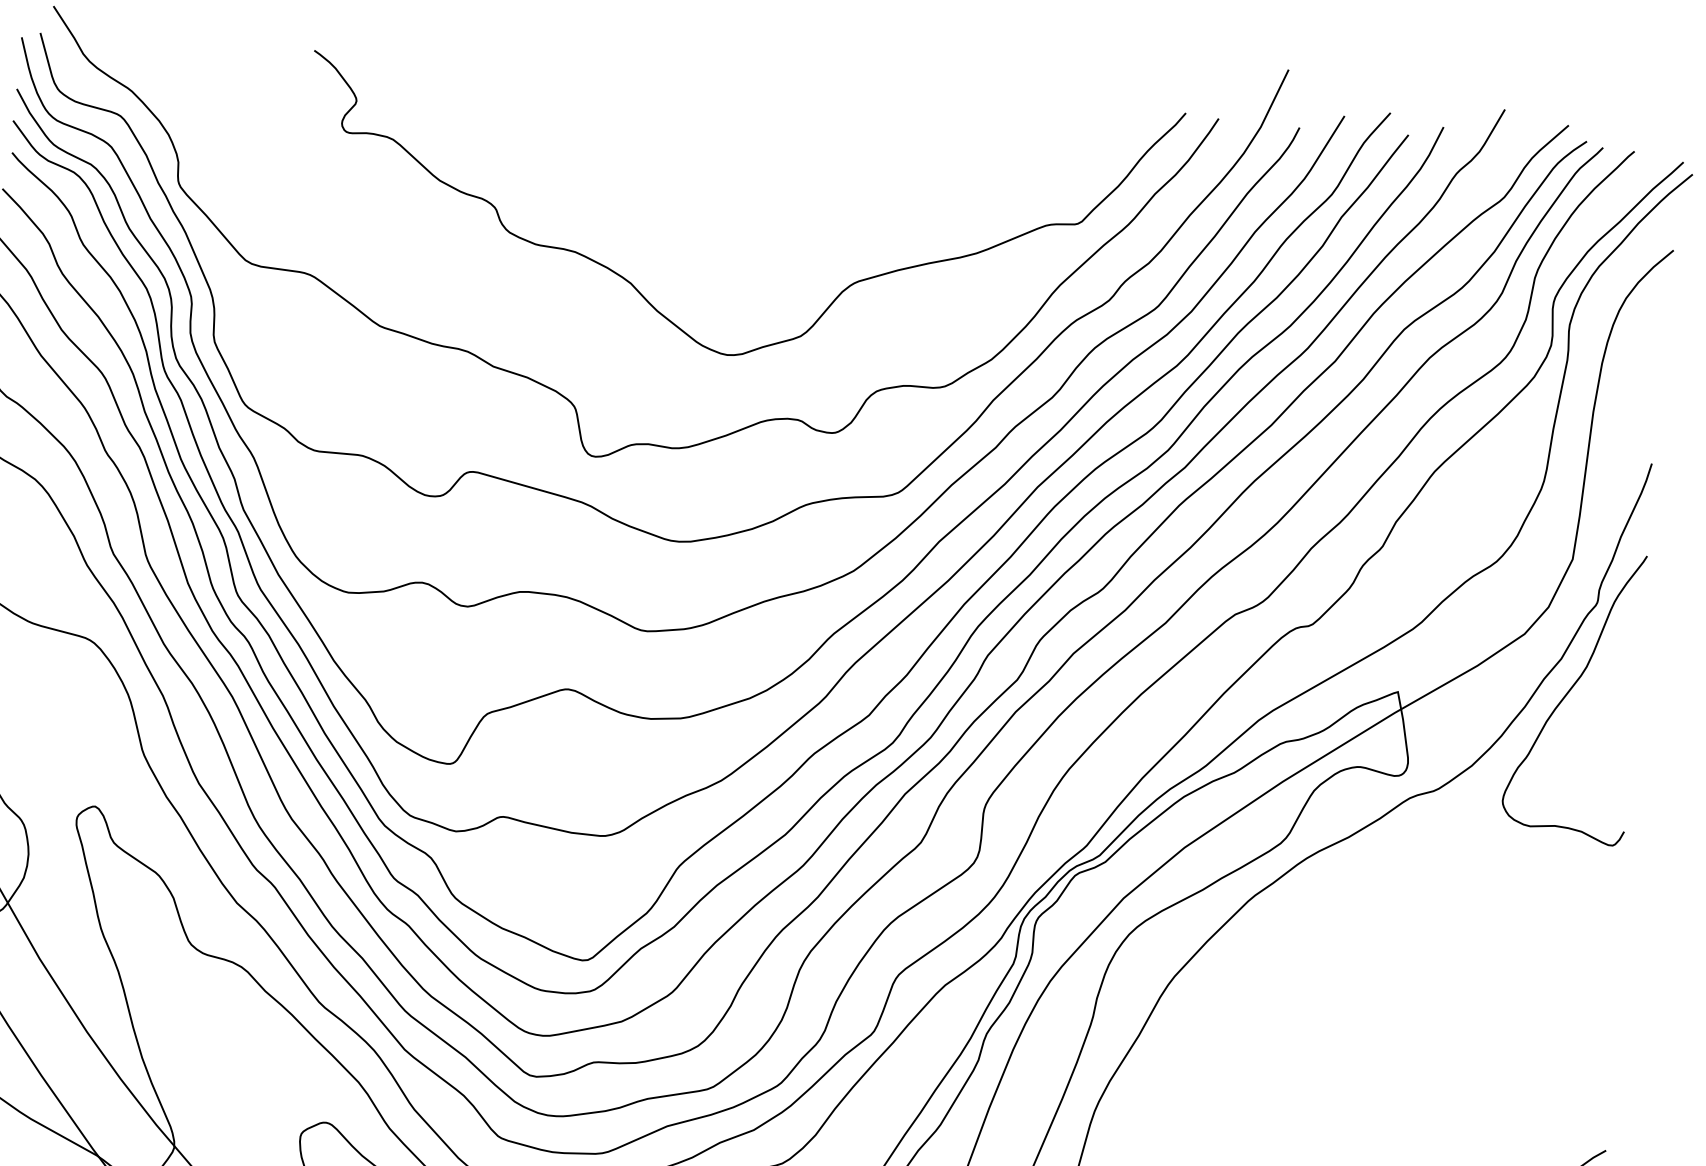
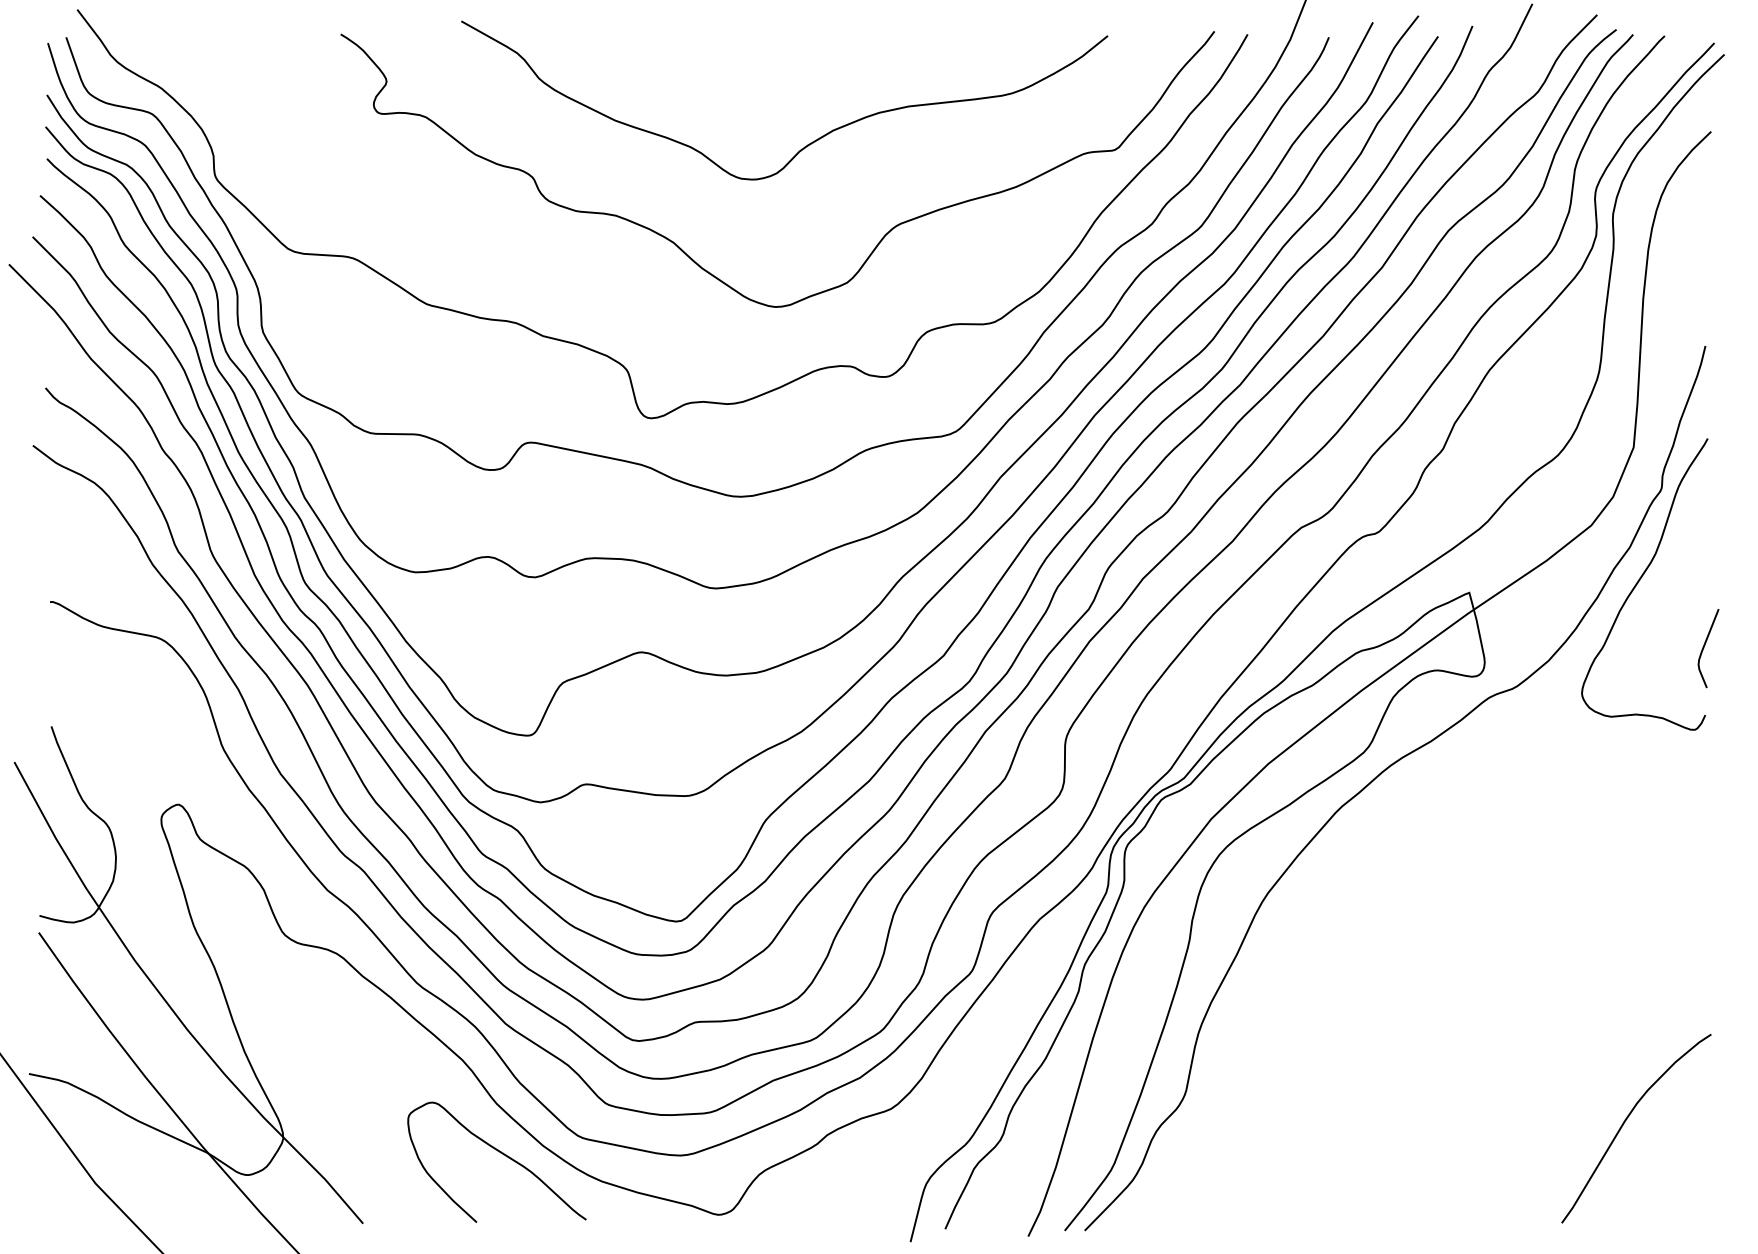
curve: (774, 193) -> (810, 142), added
curve: (1628, 765) -> (1704, 648), added

